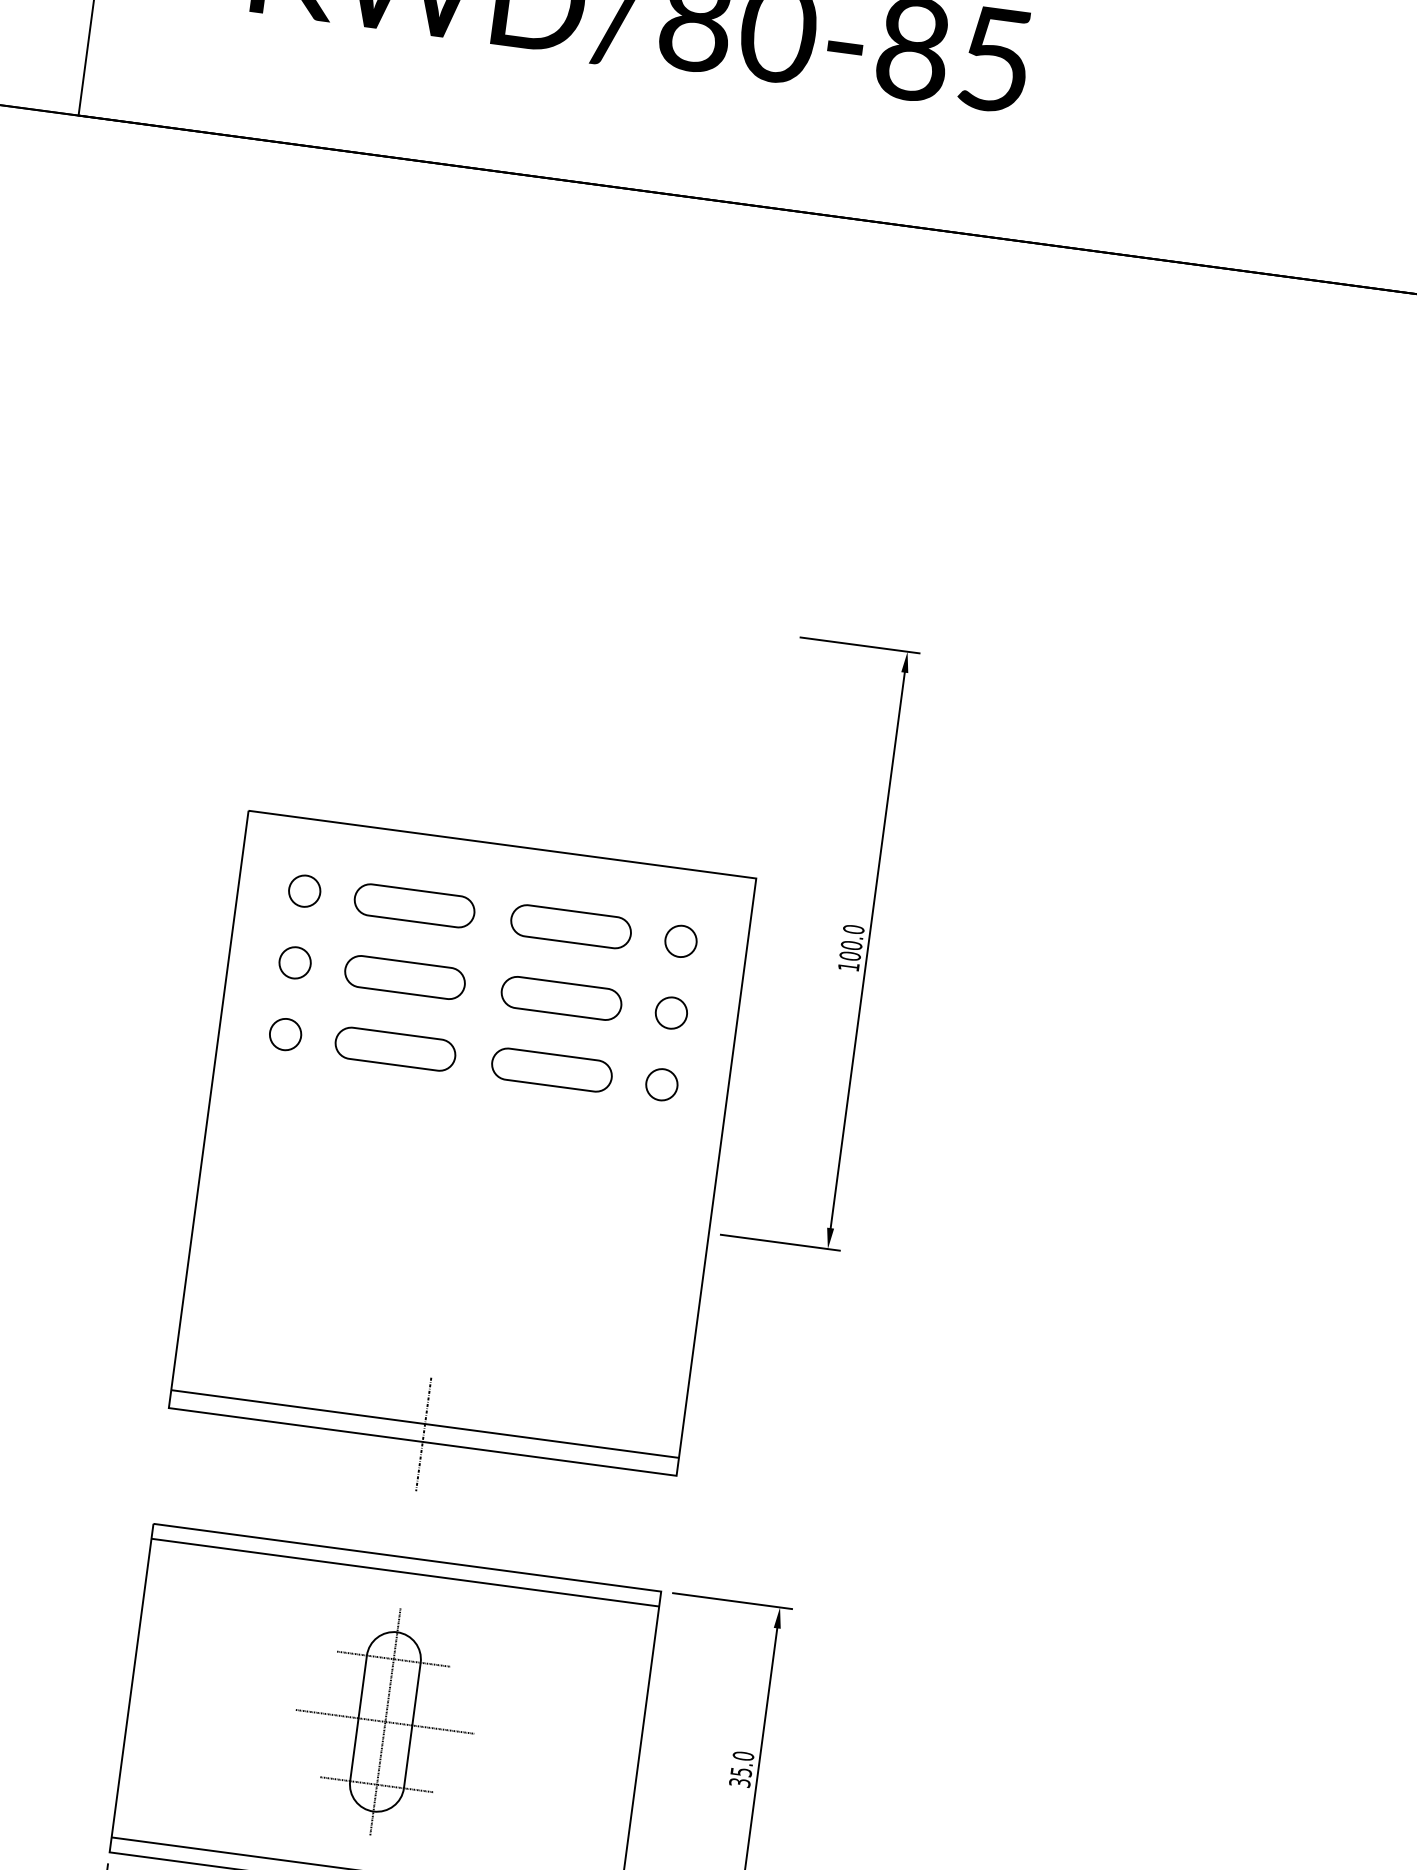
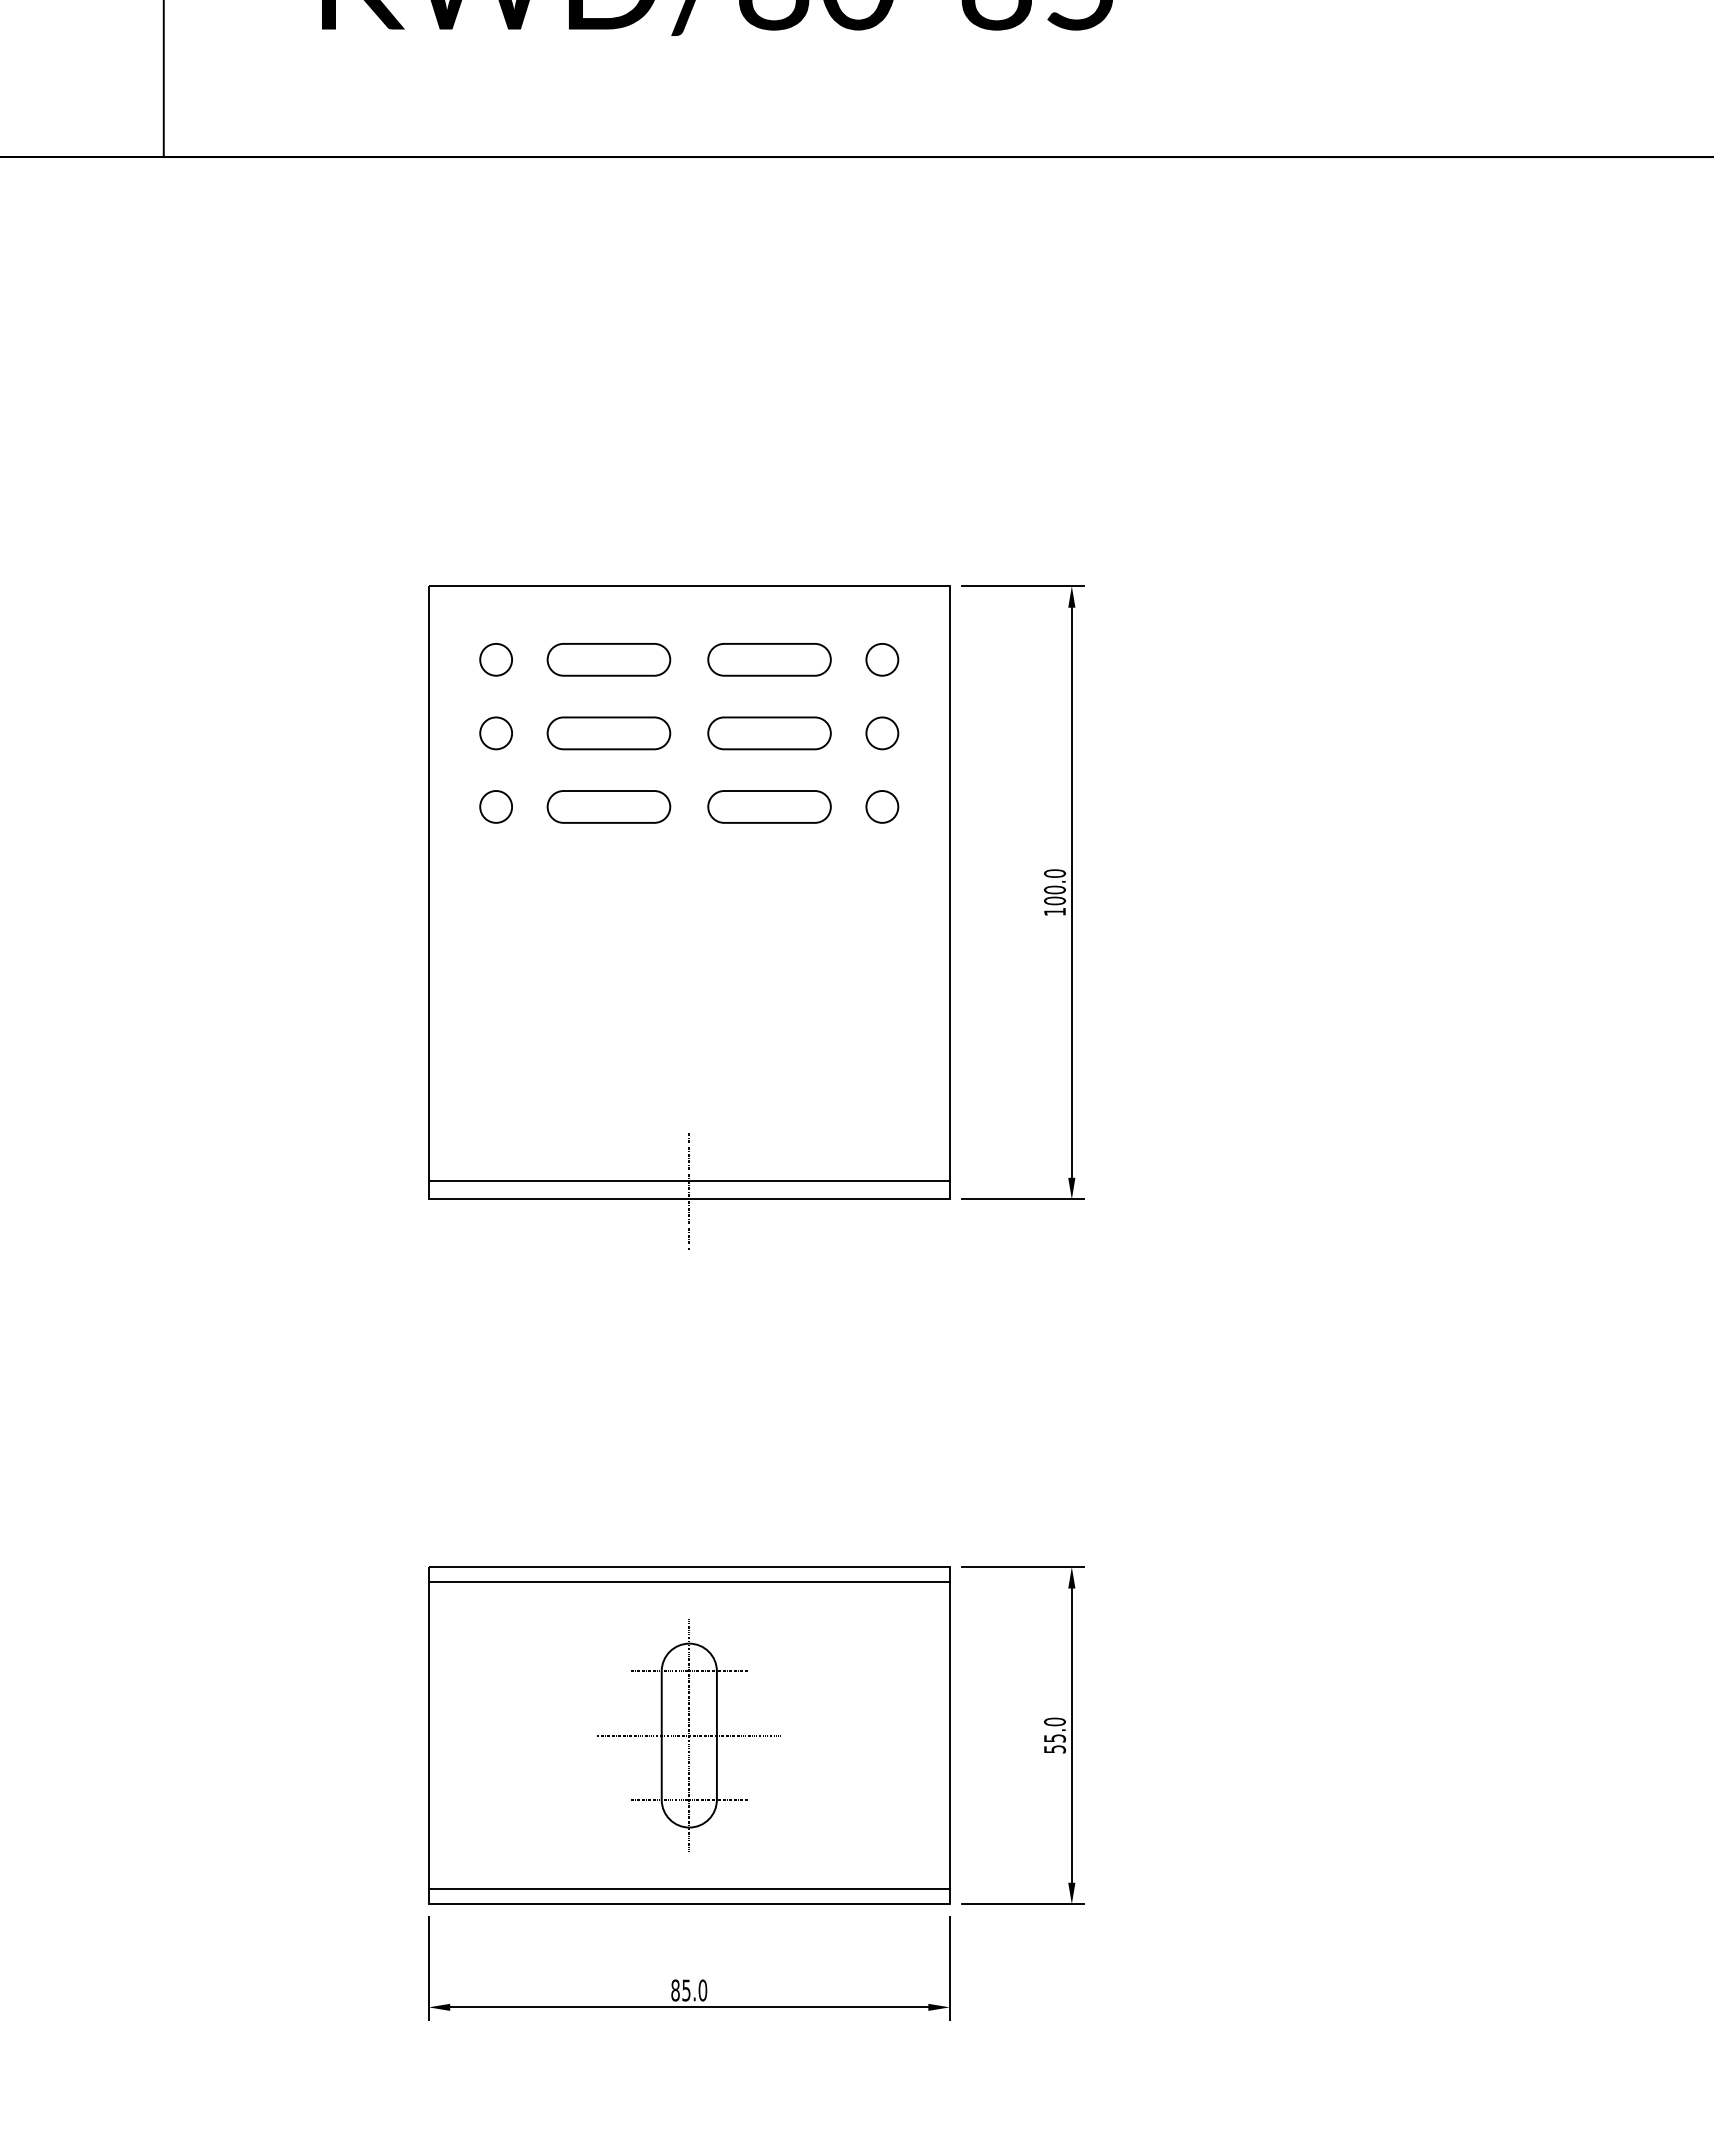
part: (459, 1167) -> (689, 917), moved
text: (739, 1782) -> (1054, 1749), 35.0 -> 55.0

